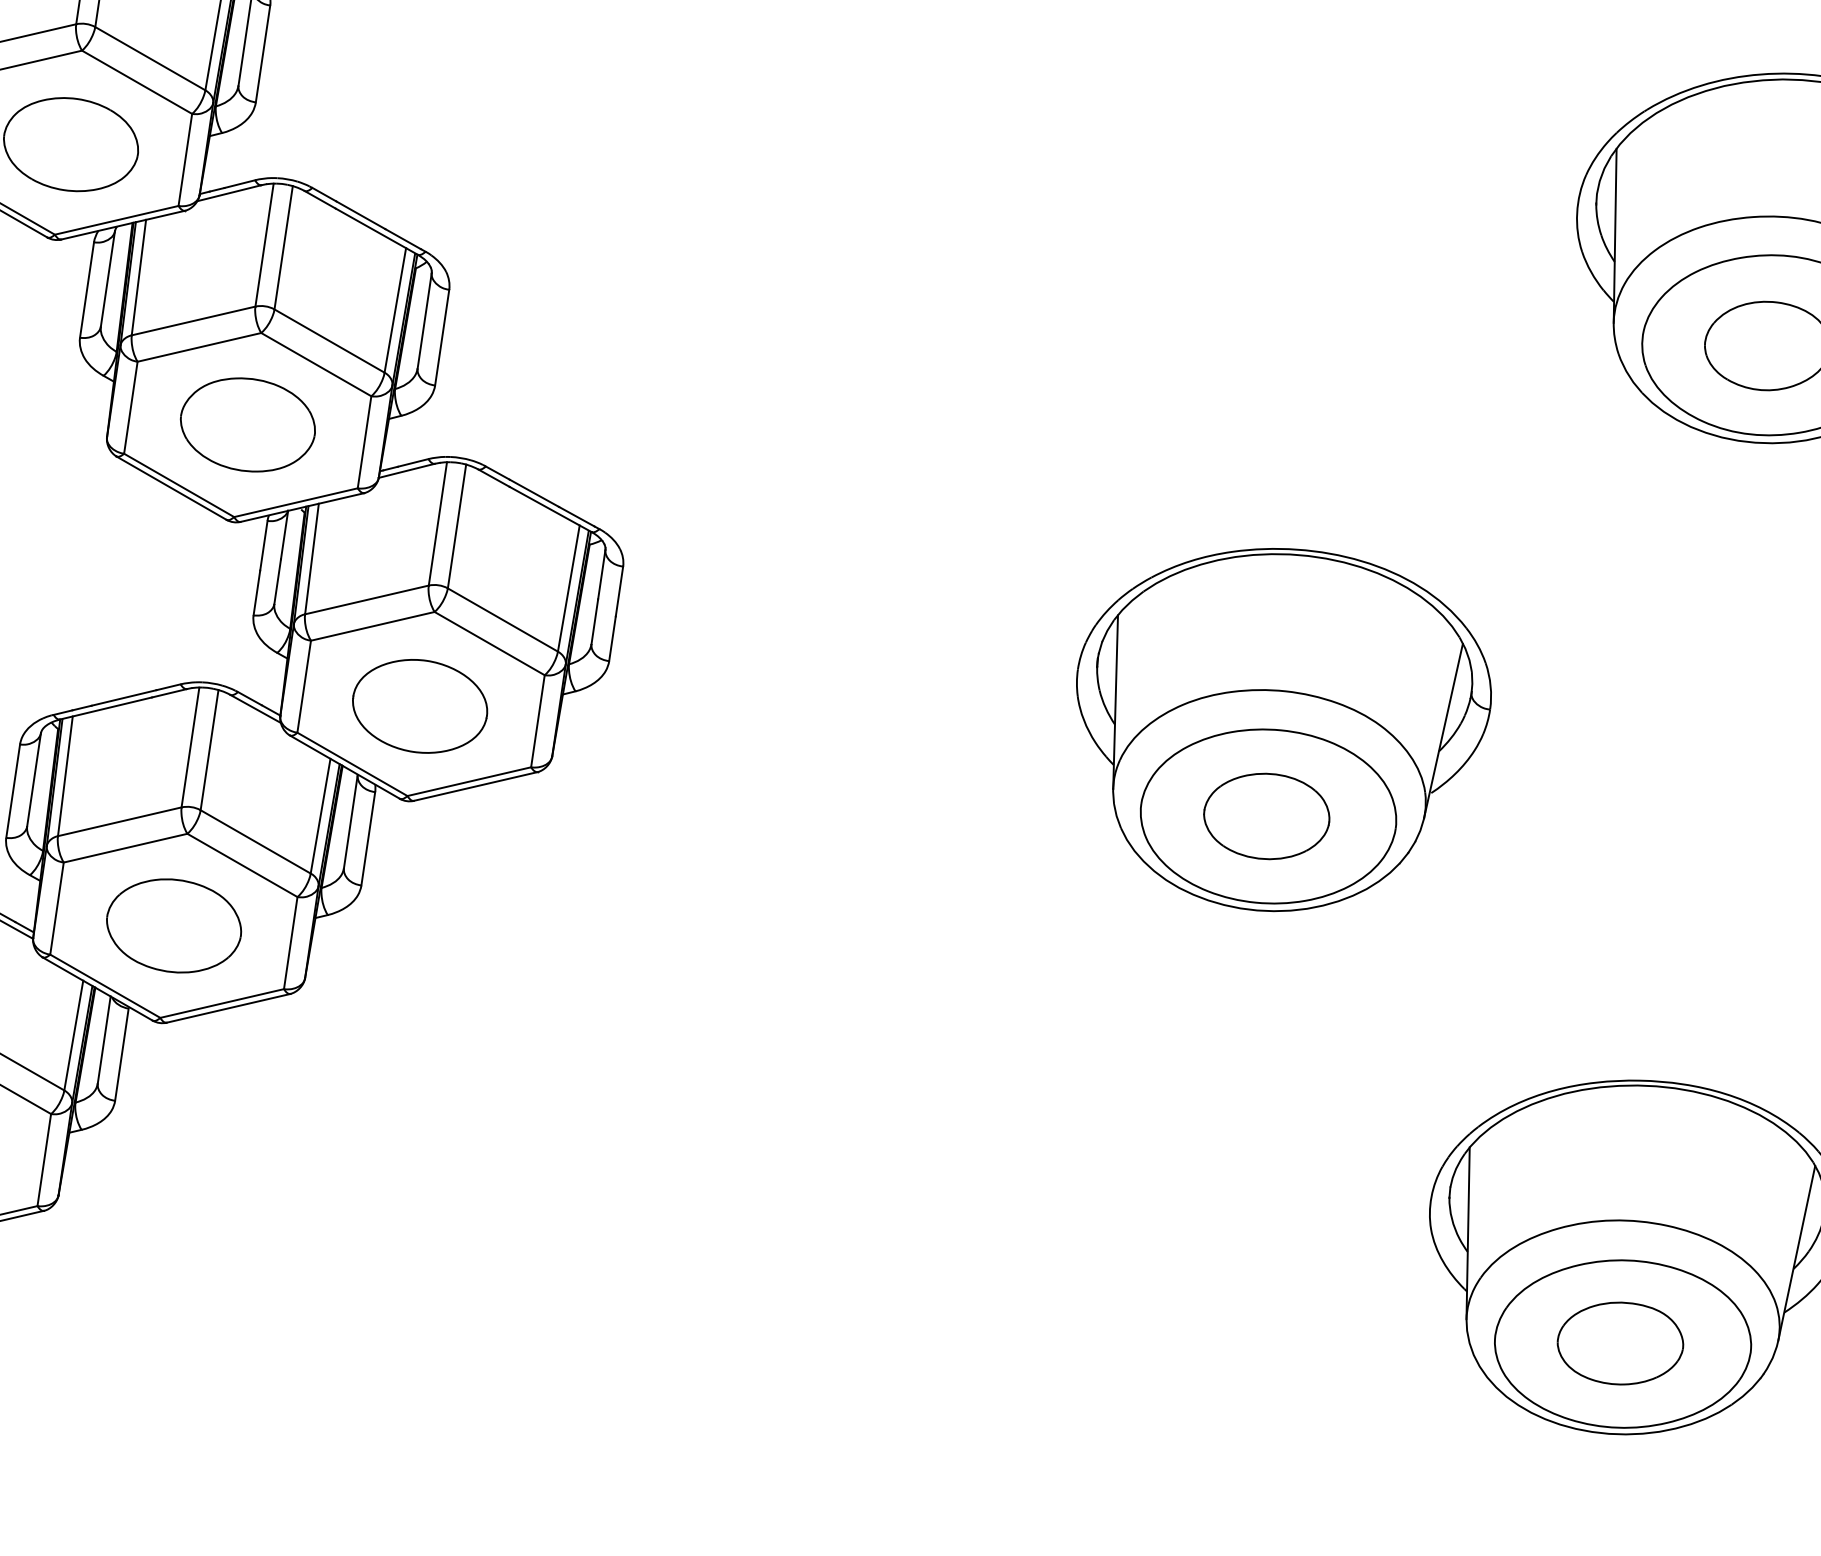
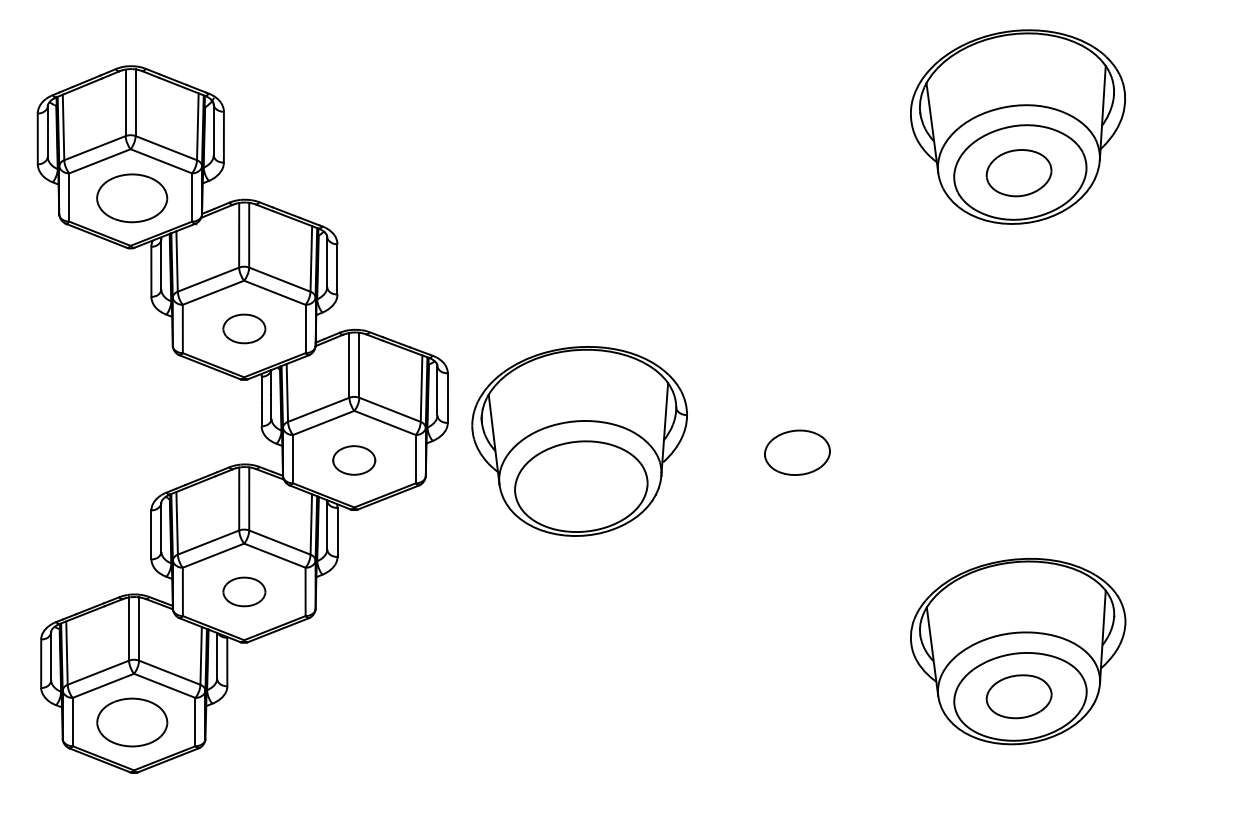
part: (248, 424) -> (244, 328), size x0.6
part: (420, 706) -> (354, 460), size x0.6
part: (1277, 729) -> (579, 441), moved
part: (174, 925) -> (244, 591), size x0.6

